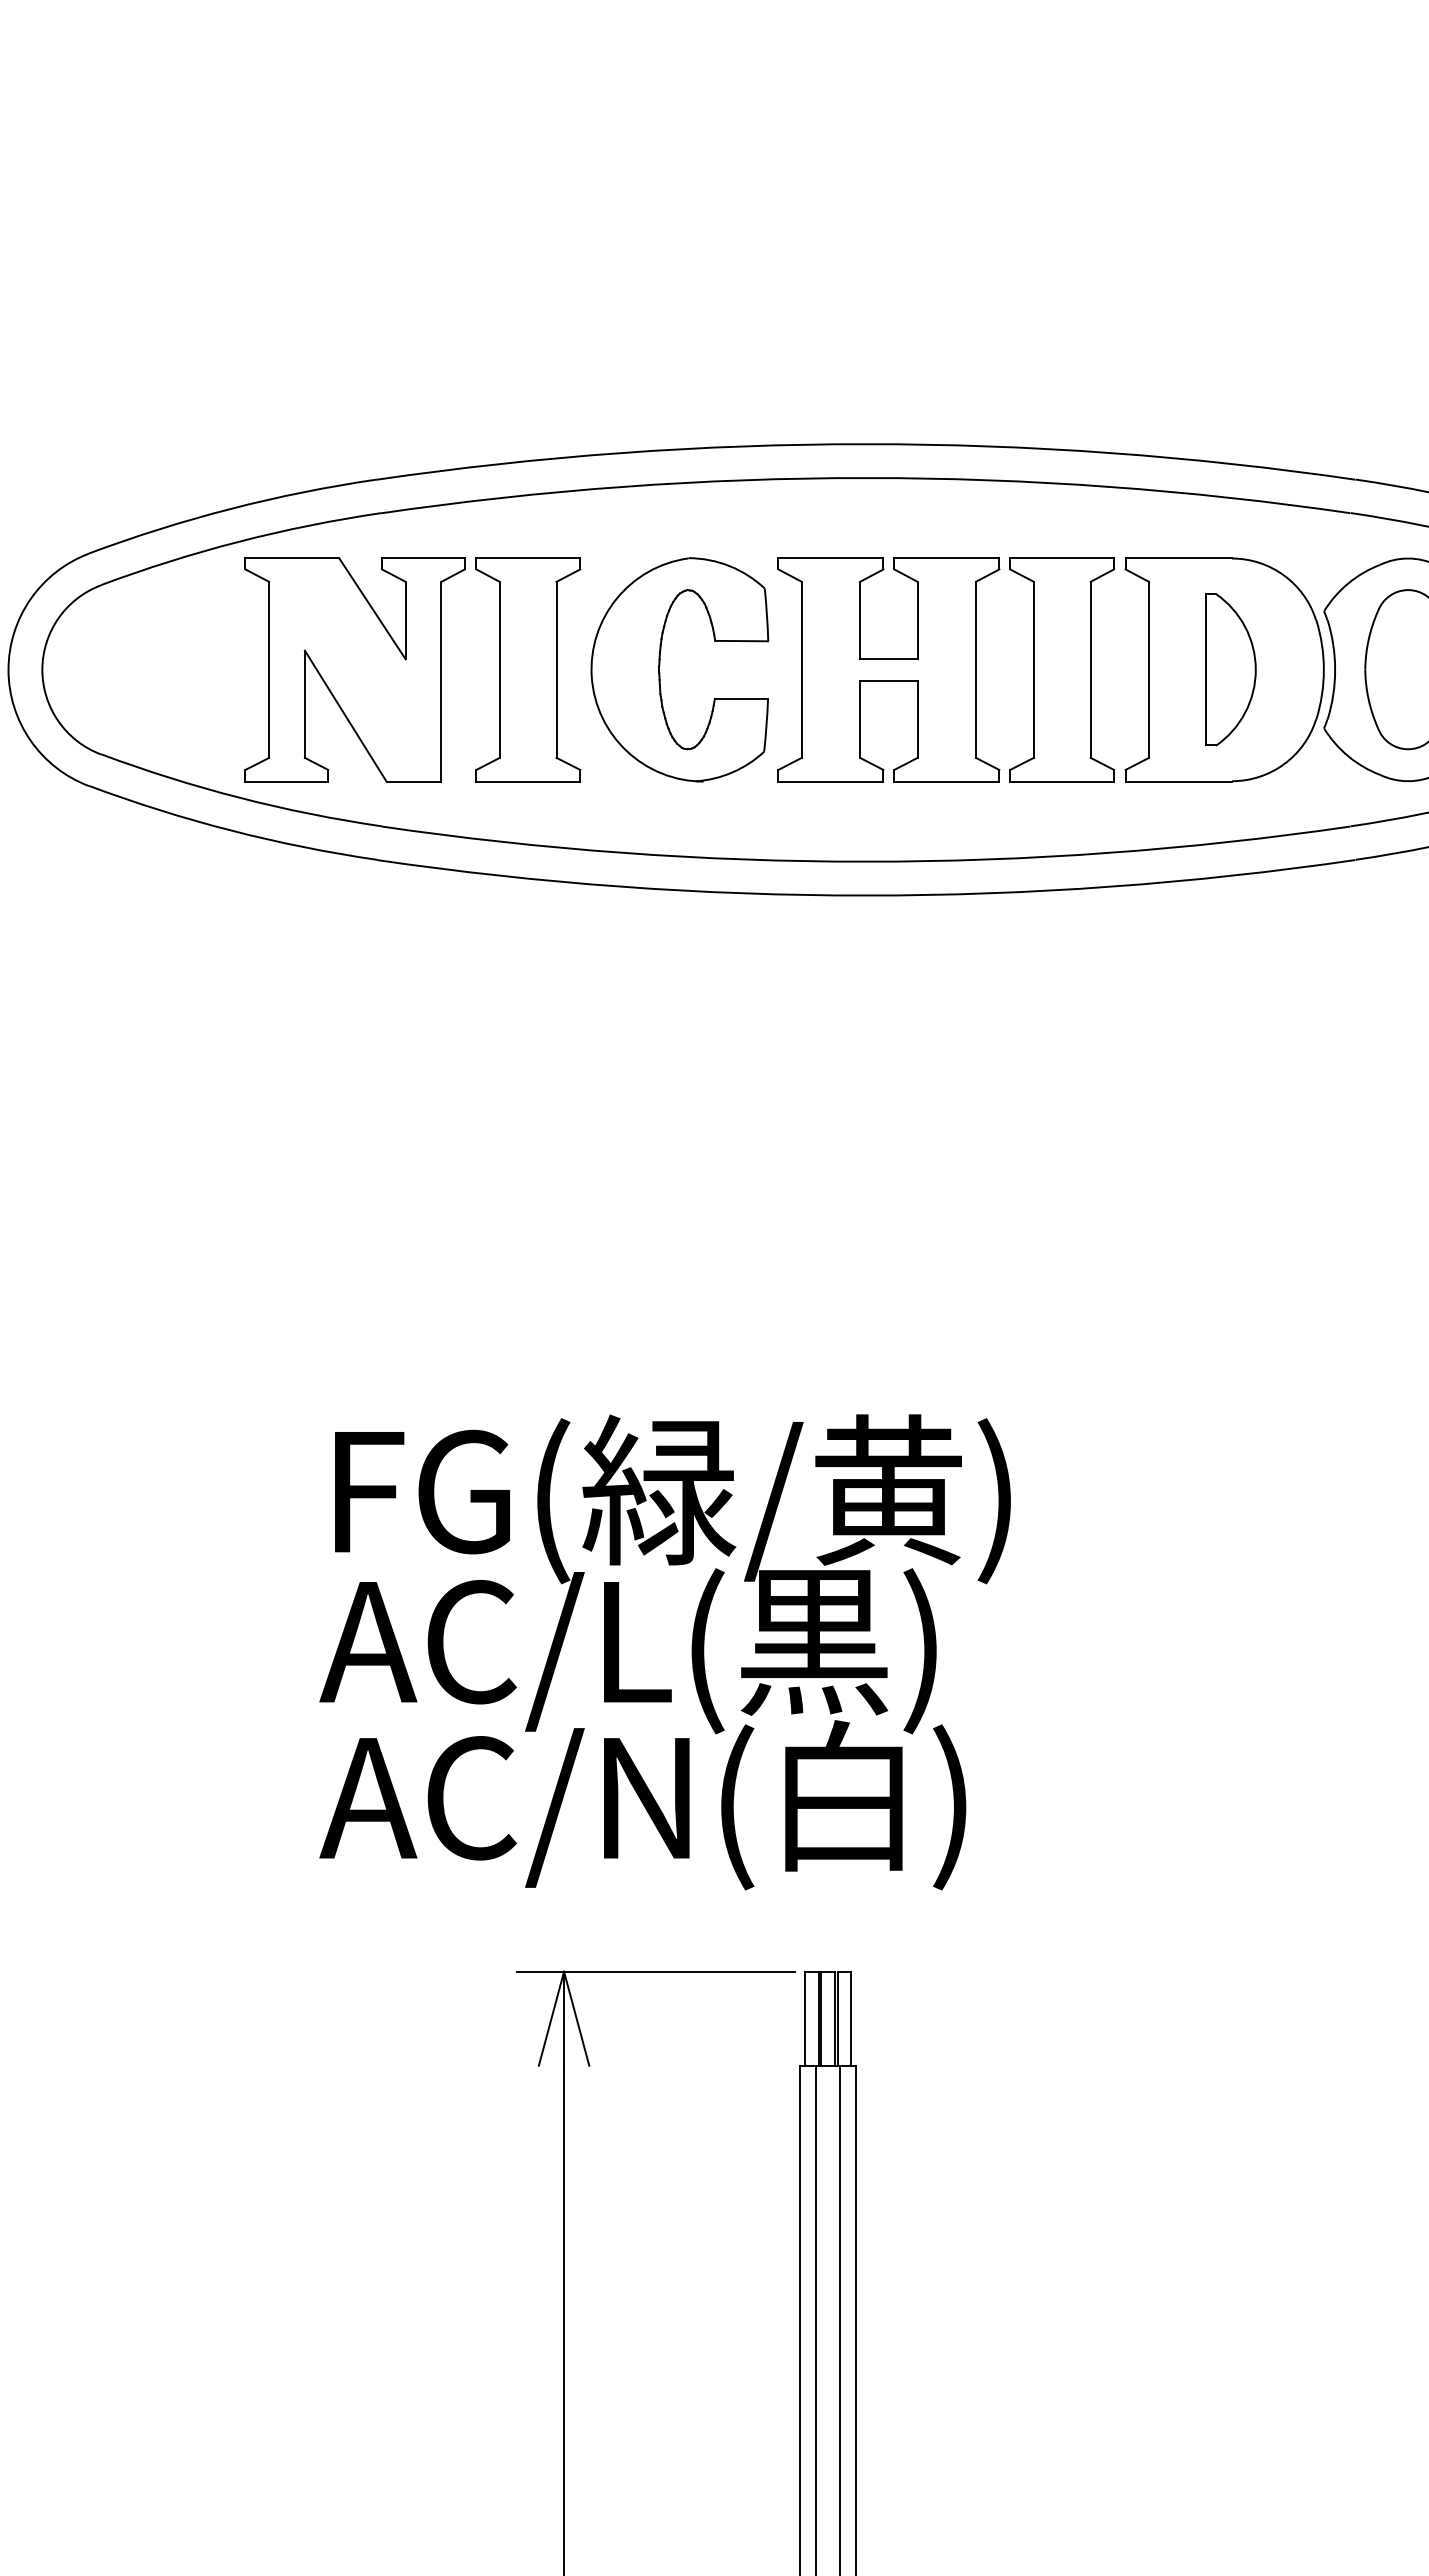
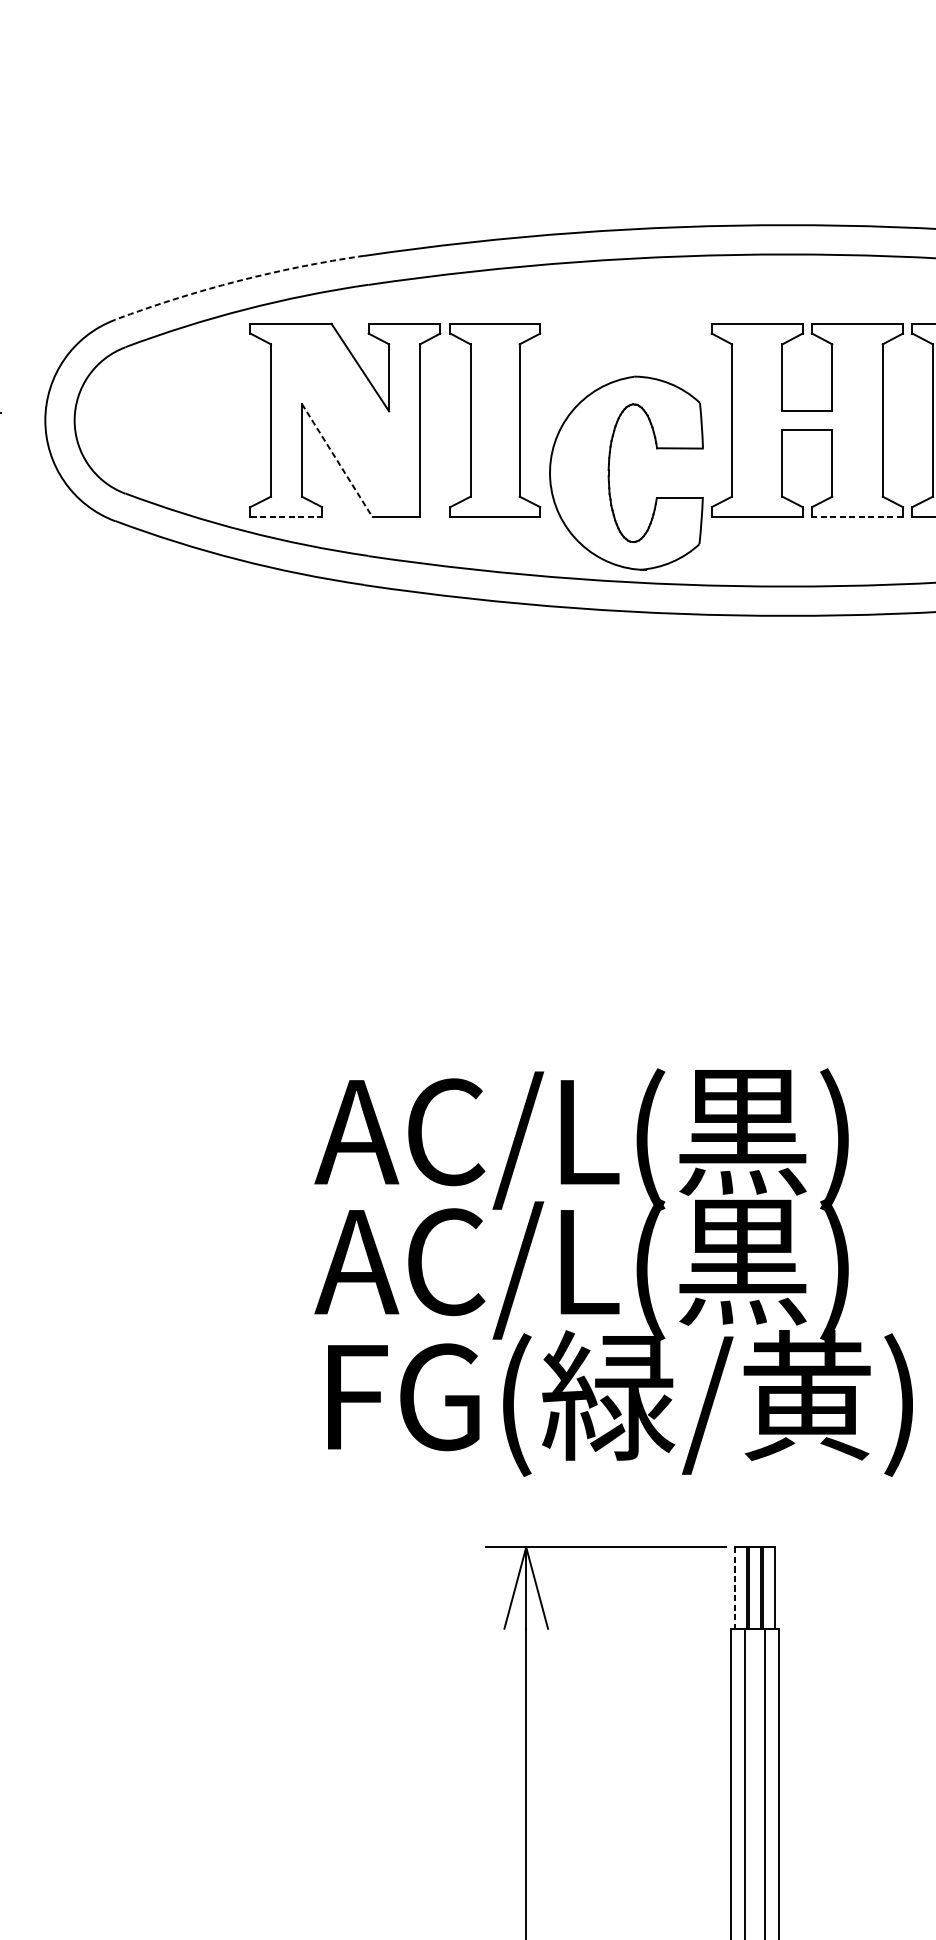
arc: (231, 508) -> (238, 280), solid -> dashed
part: (660, 666) -> (609, 470), moved
line: (345, 716) -> (337, 460), solid -> dashed
line: (287, 781) -> (286, 517), solid -> dashed
line: (946, 781) -> (857, 517), solid -> dashed
text: (664, 1499) -> (613, 1138), FG(緑/黄) -> AC/L(黒)
text: (664, 1805) -> (613, 1403), AC/N(白) -> FG(緑/黄)
line: (804, 2019) -> (734, 1588), solid -> dashed

